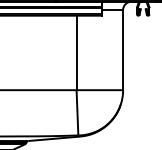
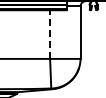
line: (77, 52) -> (50, 34), solid -> dashed

